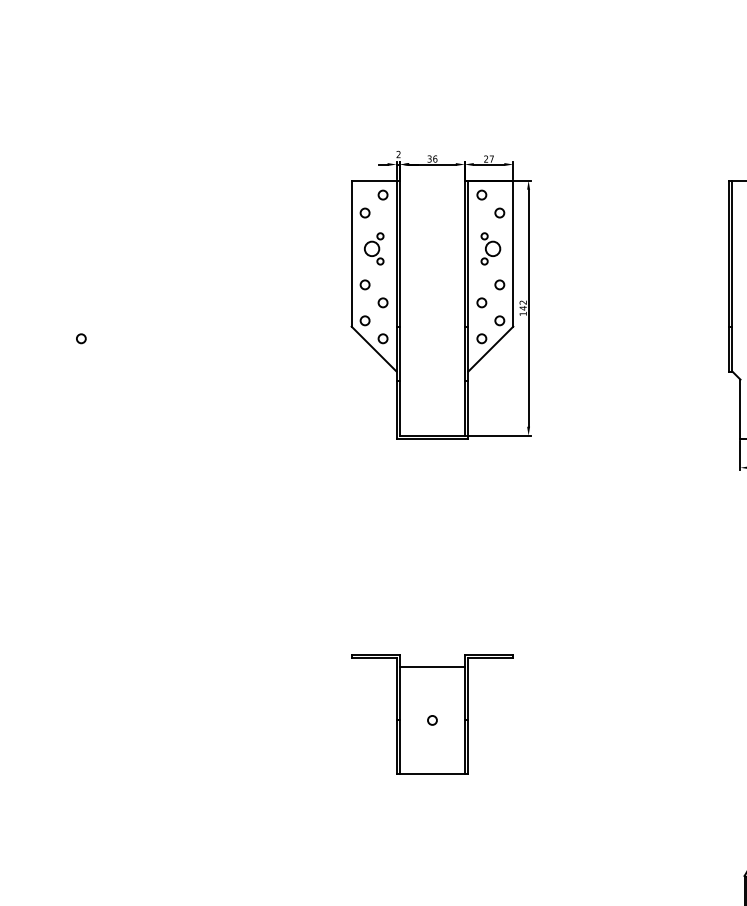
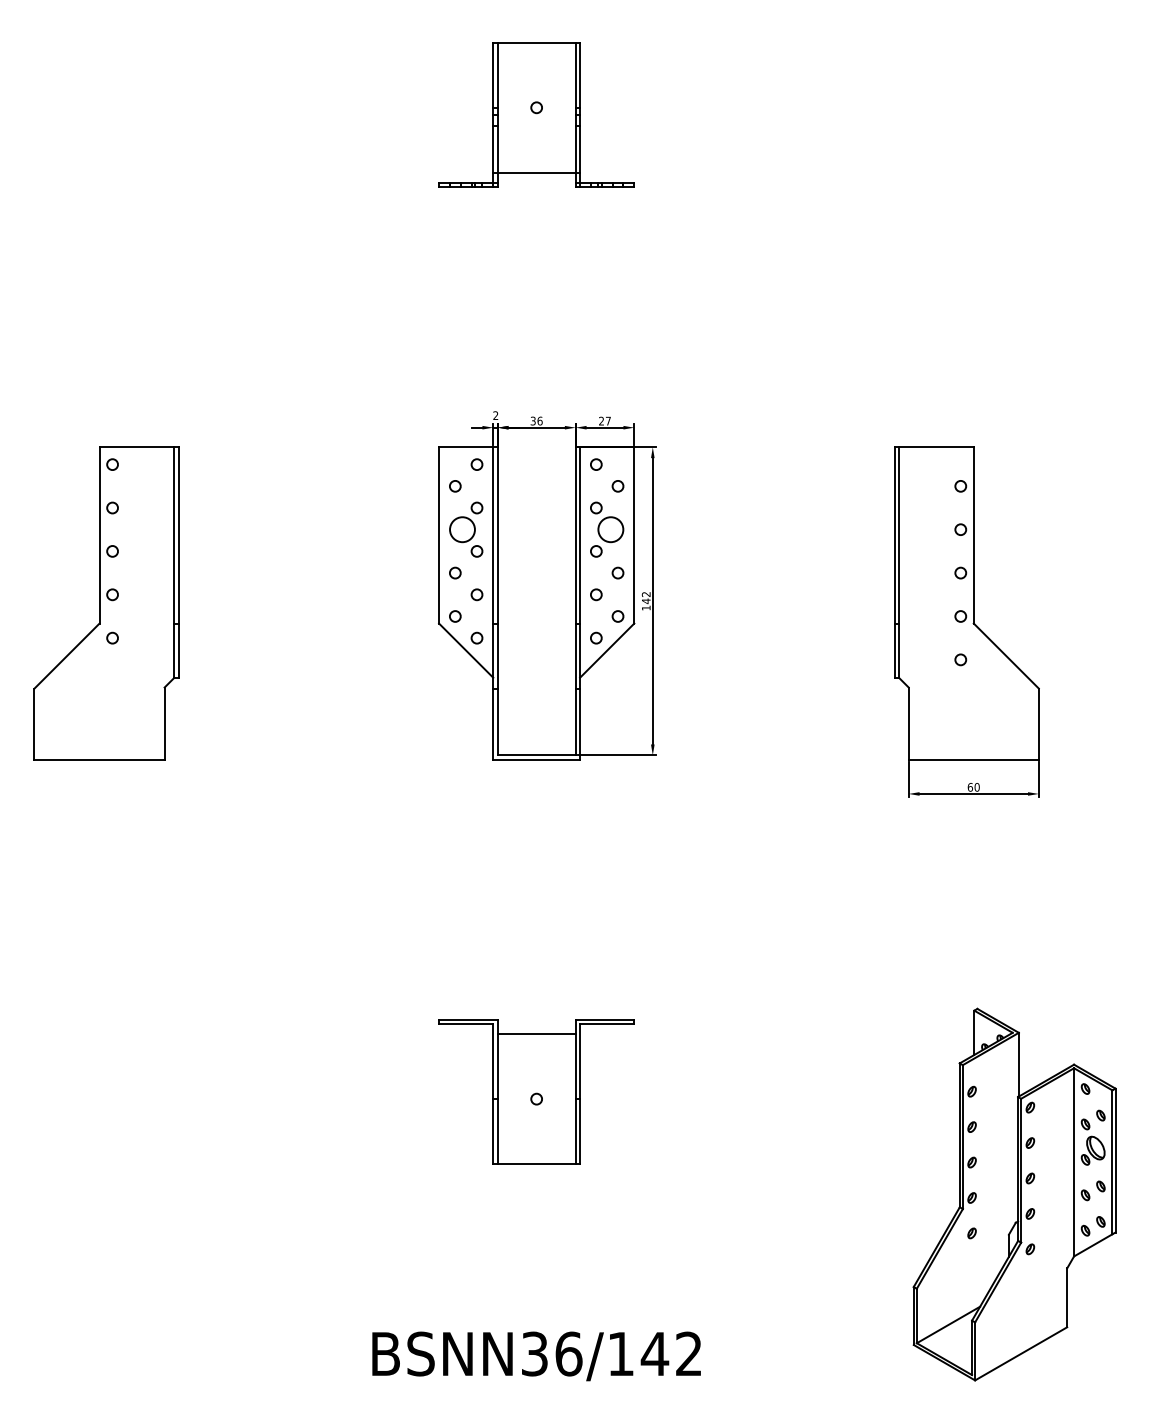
part: (374, 248) -> (466, 529), size x1.43
part: (491, 248) -> (607, 529), size x1.43
part: (76, 310) -> (106, 603), added

